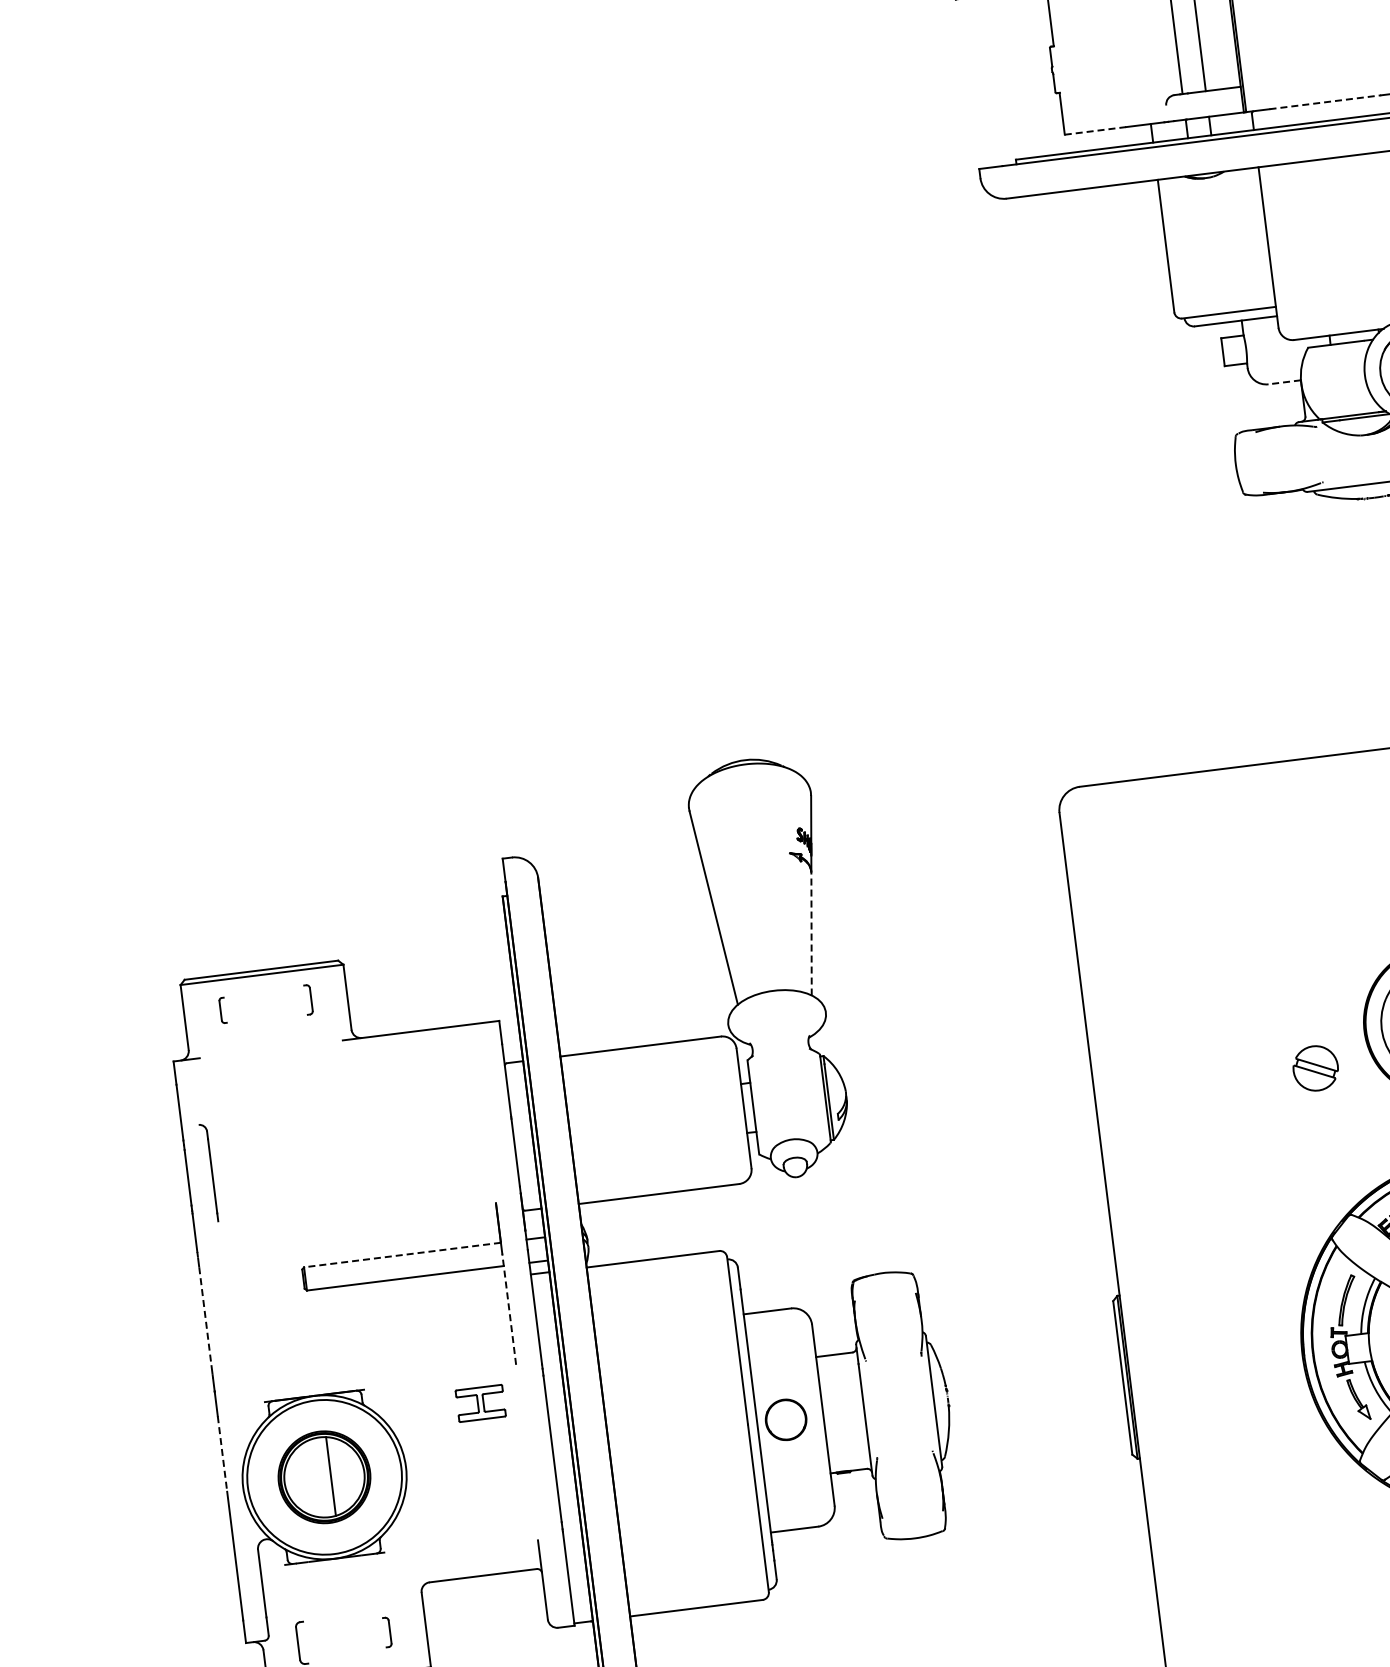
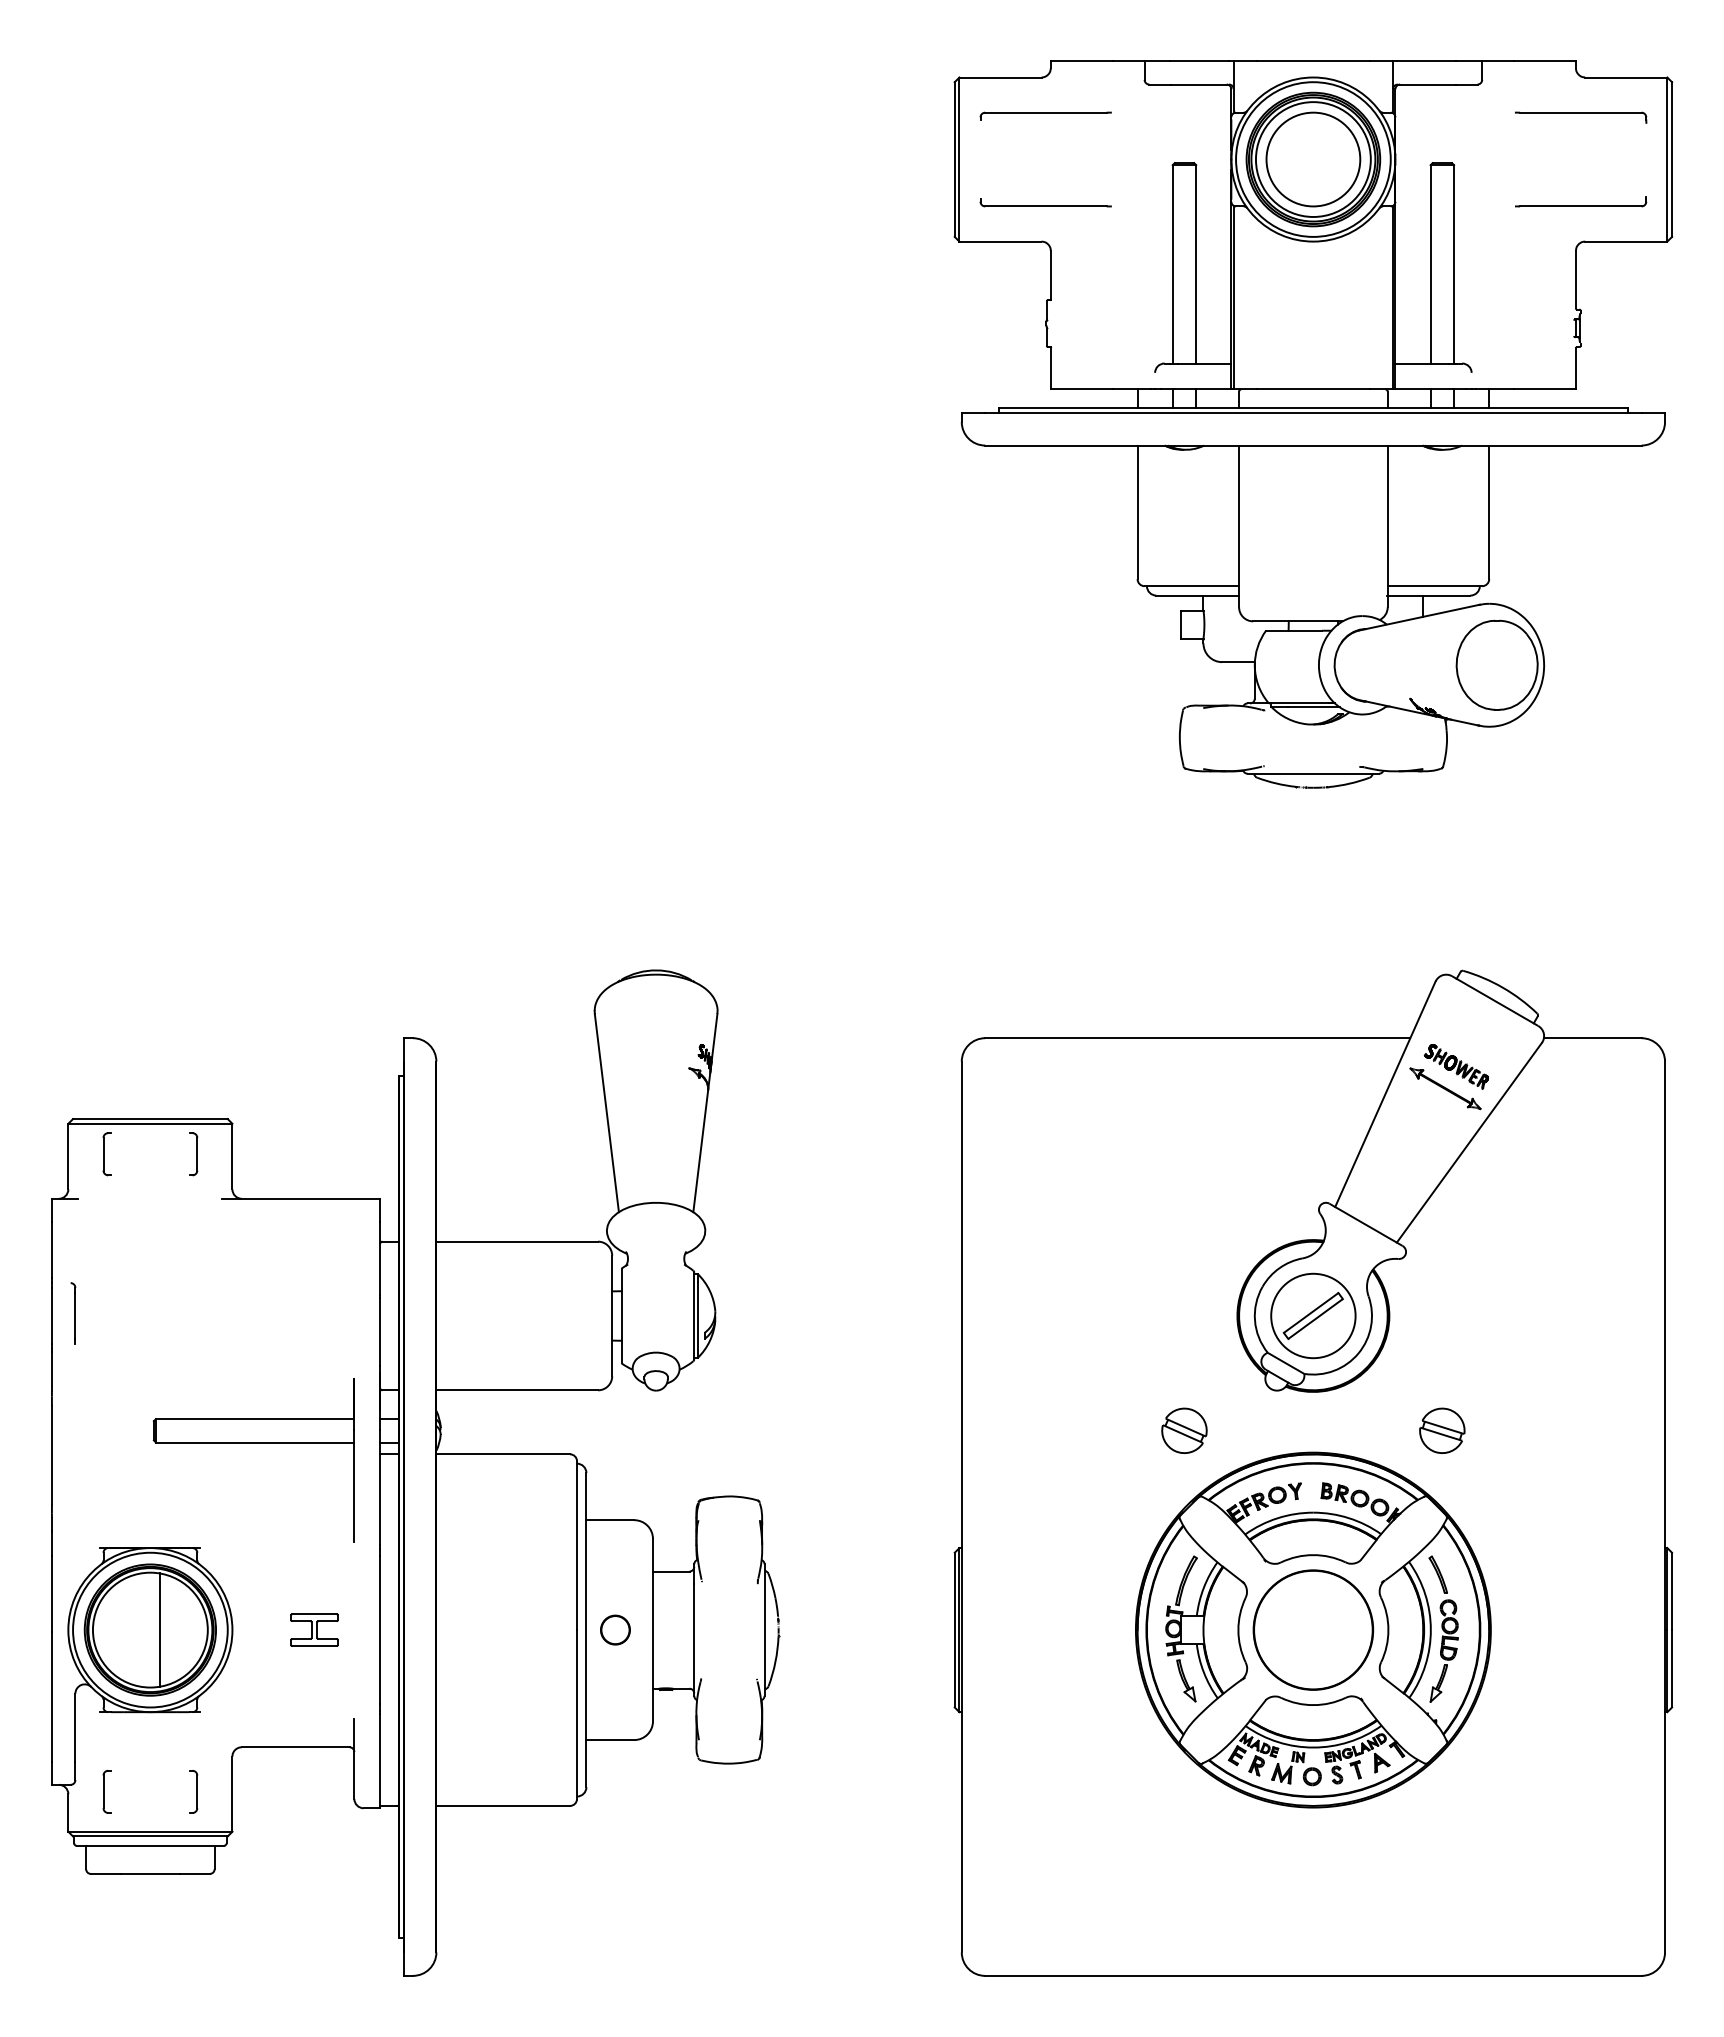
line: (1325, 102) -> (1313, 389), dashed -> solid
line: (1095, 131) -> (1081, 389), dashed -> solid
line: (1284, 382) -> (1238, 662), dashed -> solid
line: (811, 933) -> (700, 1150), dashed -> solid
part: (308, 1000) -> (193, 1154), size x1.43
part: (222, 1010) -> (106, 1154), size x1.67
part: (1315, 1068) -> (1184, 1430), moved
part: (209, 1172) -> (73, 1313), size x0.62
line: (401, 1255) -> (254, 1419), dashed -> solid
line: (509, 1308) -> (354, 1485), dashed -> solid
line: (204, 1316) -> (51, 1455), dashed -> solid
part: (480, 1402) -> (314, 1629), moved
part: (786, 1419) -> (615, 1629), size x0.71
line: (222, 1454) -> (51, 1594), dashed -> solid
part: (323, 1476) -> (149, 1629), size x1.43
part: (387, 1632) -> (193, 1791), size x1.43

